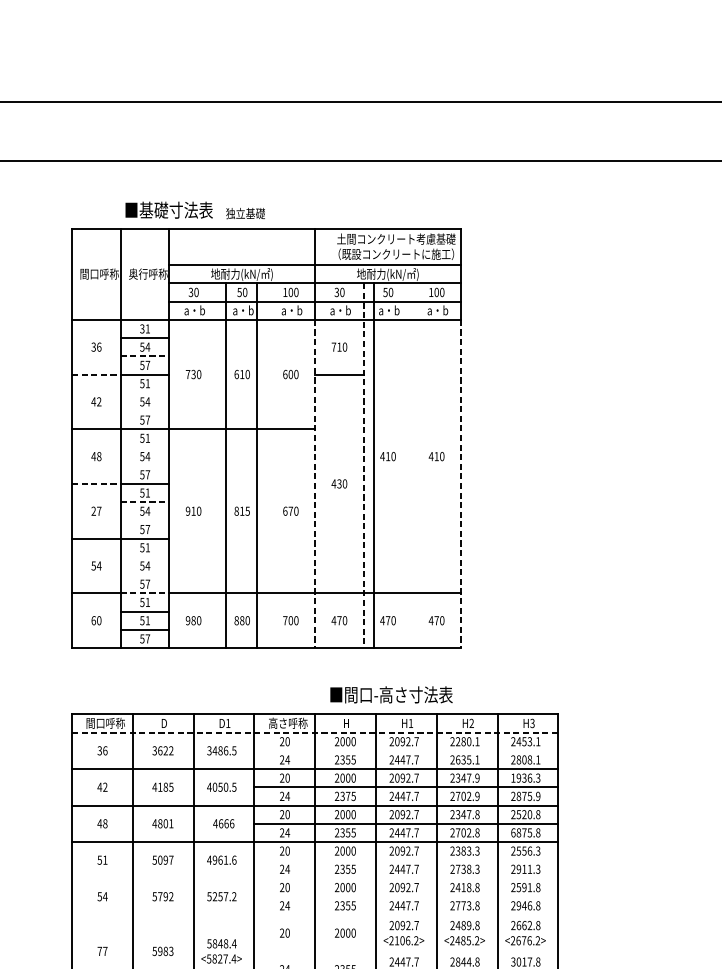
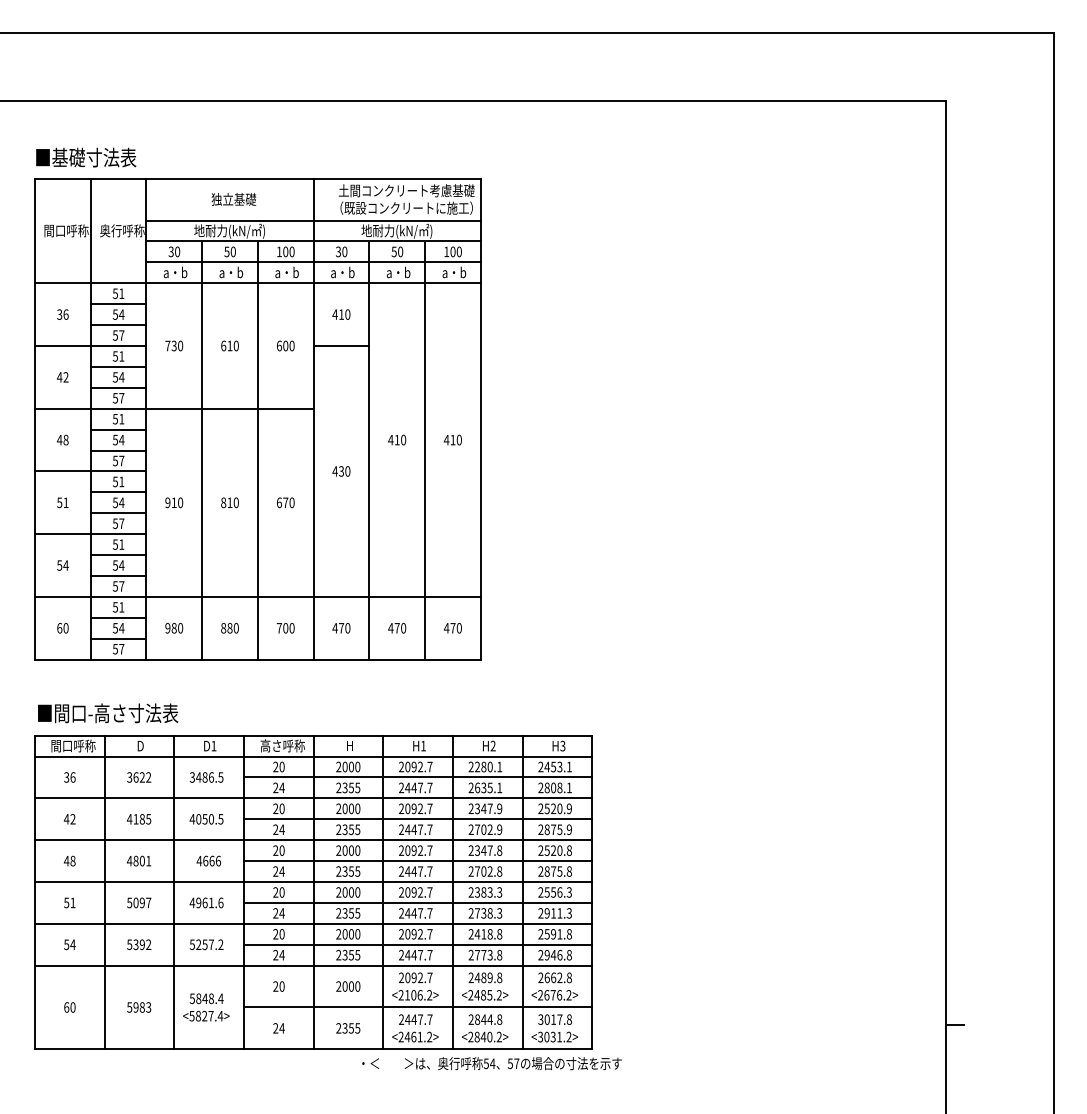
text: (169, 210) -> (86, 157), moved
text: (245, 213) -> (233, 199), moved
text: (142, 327) -> (115, 292), 31 -> 51
text: (333, 347) -> (334, 314), 710 -> 410
line: (144, 356) -> (118, 325), dashed -> solid
line: (96, 374) -> (62, 346), dashed -> solid
line: (144, 392) -> (118, 366), added
line: (144, 410) -> (118, 387), added
line: (144, 447) -> (118, 429), added
line: (144, 465) -> (118, 450), added
line: (226, 465) -> (257, 450), moved
line: (257, 465) -> (202, 450), moved
line: (374, 465) -> (425, 450), moved
line: (363, 466) -> (369, 451), dashed -> solid
line: (96, 483) -> (62, 471), dashed -> solid
line: (315, 483) -> (313, 471), dashed -> solid
line: (460, 483) -> (480, 471), dashed -> solid
line: (144, 502) -> (118, 492), dashed -> solid
text: (96, 511) -> (62, 502), 27 -> 51
text: (247, 511) -> (235, 502), 815 -> 810
line: (144, 520) -> (118, 513), added
line: (144, 557) -> (118, 555), added
line: (144, 575) -> (118, 576), added
line: (144, 592) -> (118, 596), dashed -> solid
text: (147, 620) -> (121, 628), 51 -> 54
text: (391, 695) -> (108, 713), moved
line: (315, 732) -> (313, 756), dashed -> solid
line: (405, 750) -> (417, 777), added
text: (525, 777) -> (554, 808), 1936.3 -> 2520.9
text: (347, 796) -> (350, 829), 2375 -> 2355
text: (513, 832) -> (540, 871), 6875.8 -> 2875.8
line: (405, 859) -> (417, 902), added
line: (315, 878) -> (313, 923), added
text: (159, 896) -> (135, 944), 5792 -> 5392
line: (405, 896) -> (417, 944), added
line: (315, 914) -> (313, 965), added
text: (102, 951) -> (69, 1007), 77 -> 60
line: (405, 951) -> (417, 1007), added

